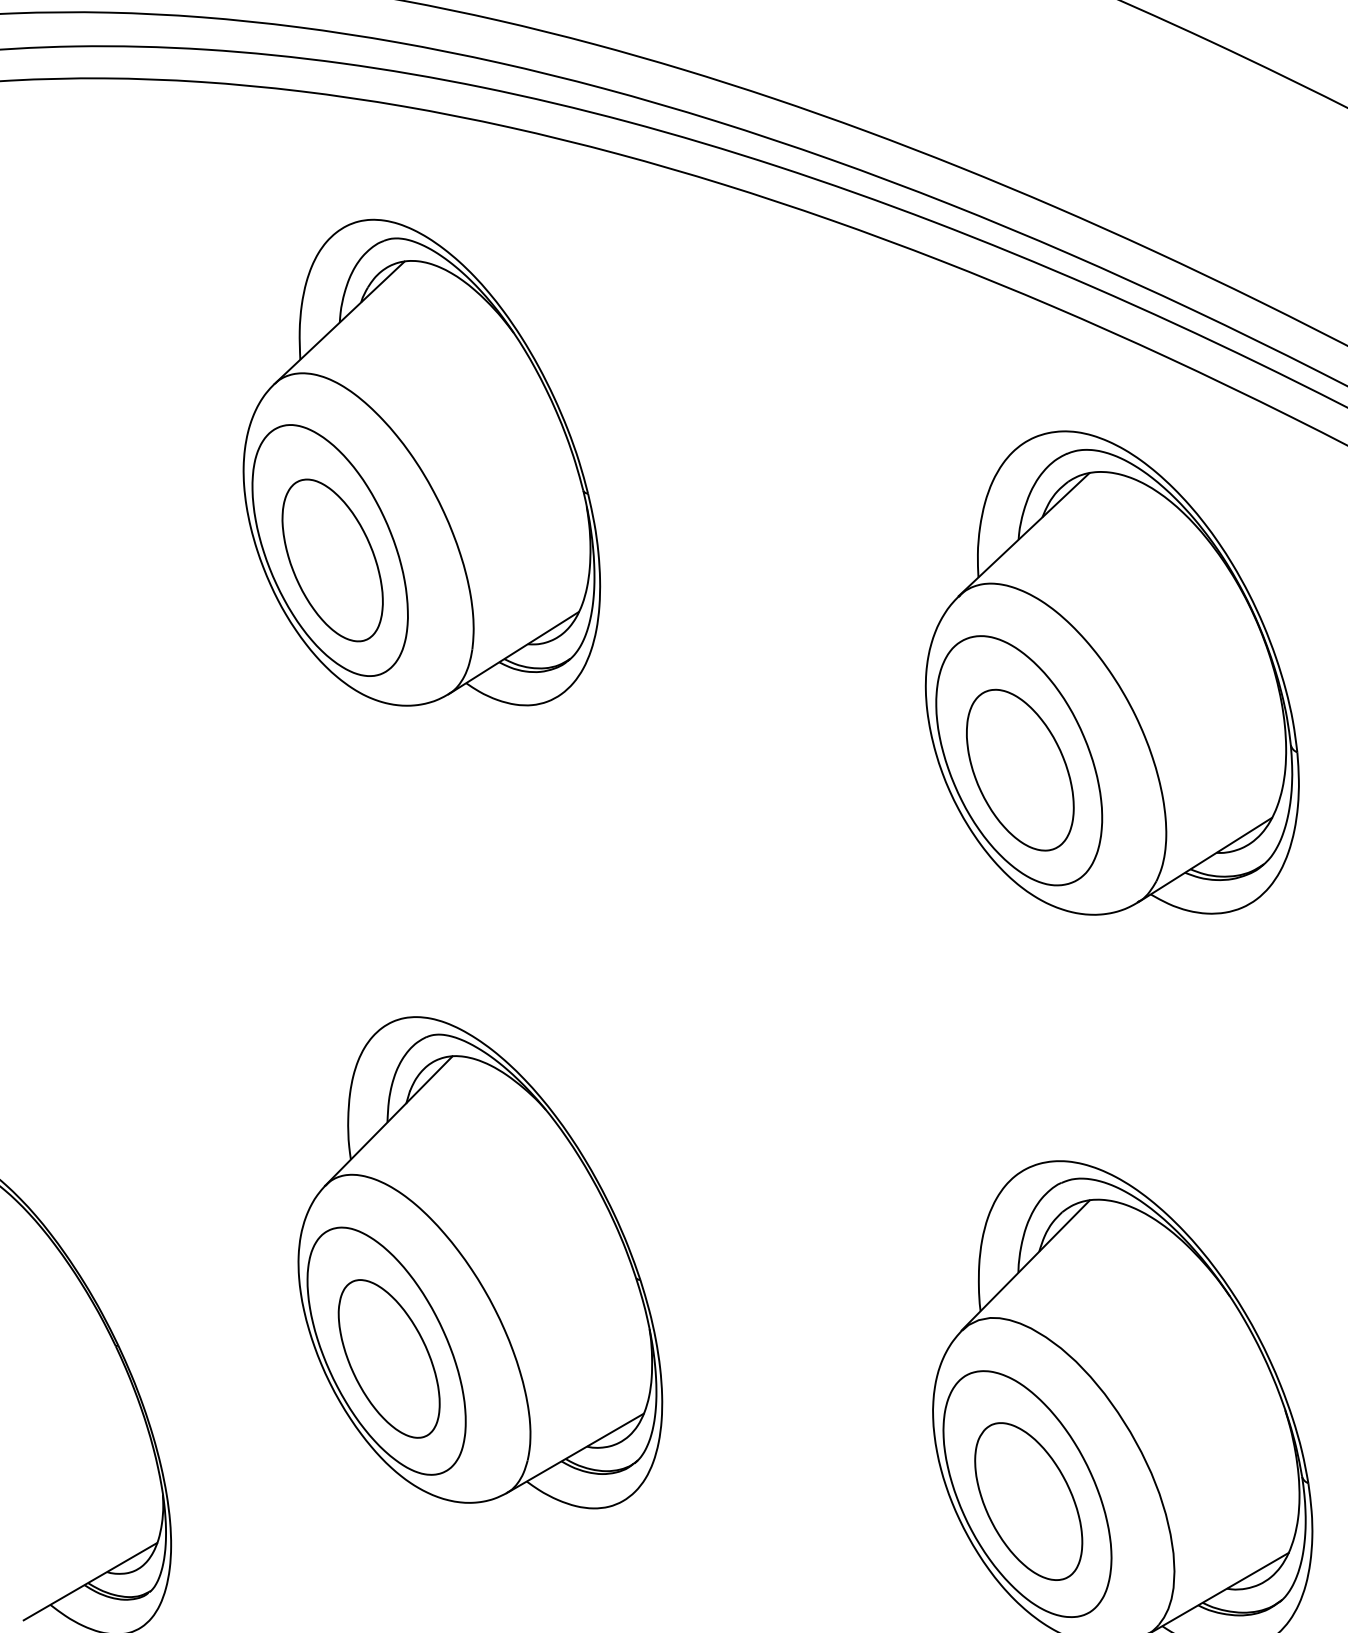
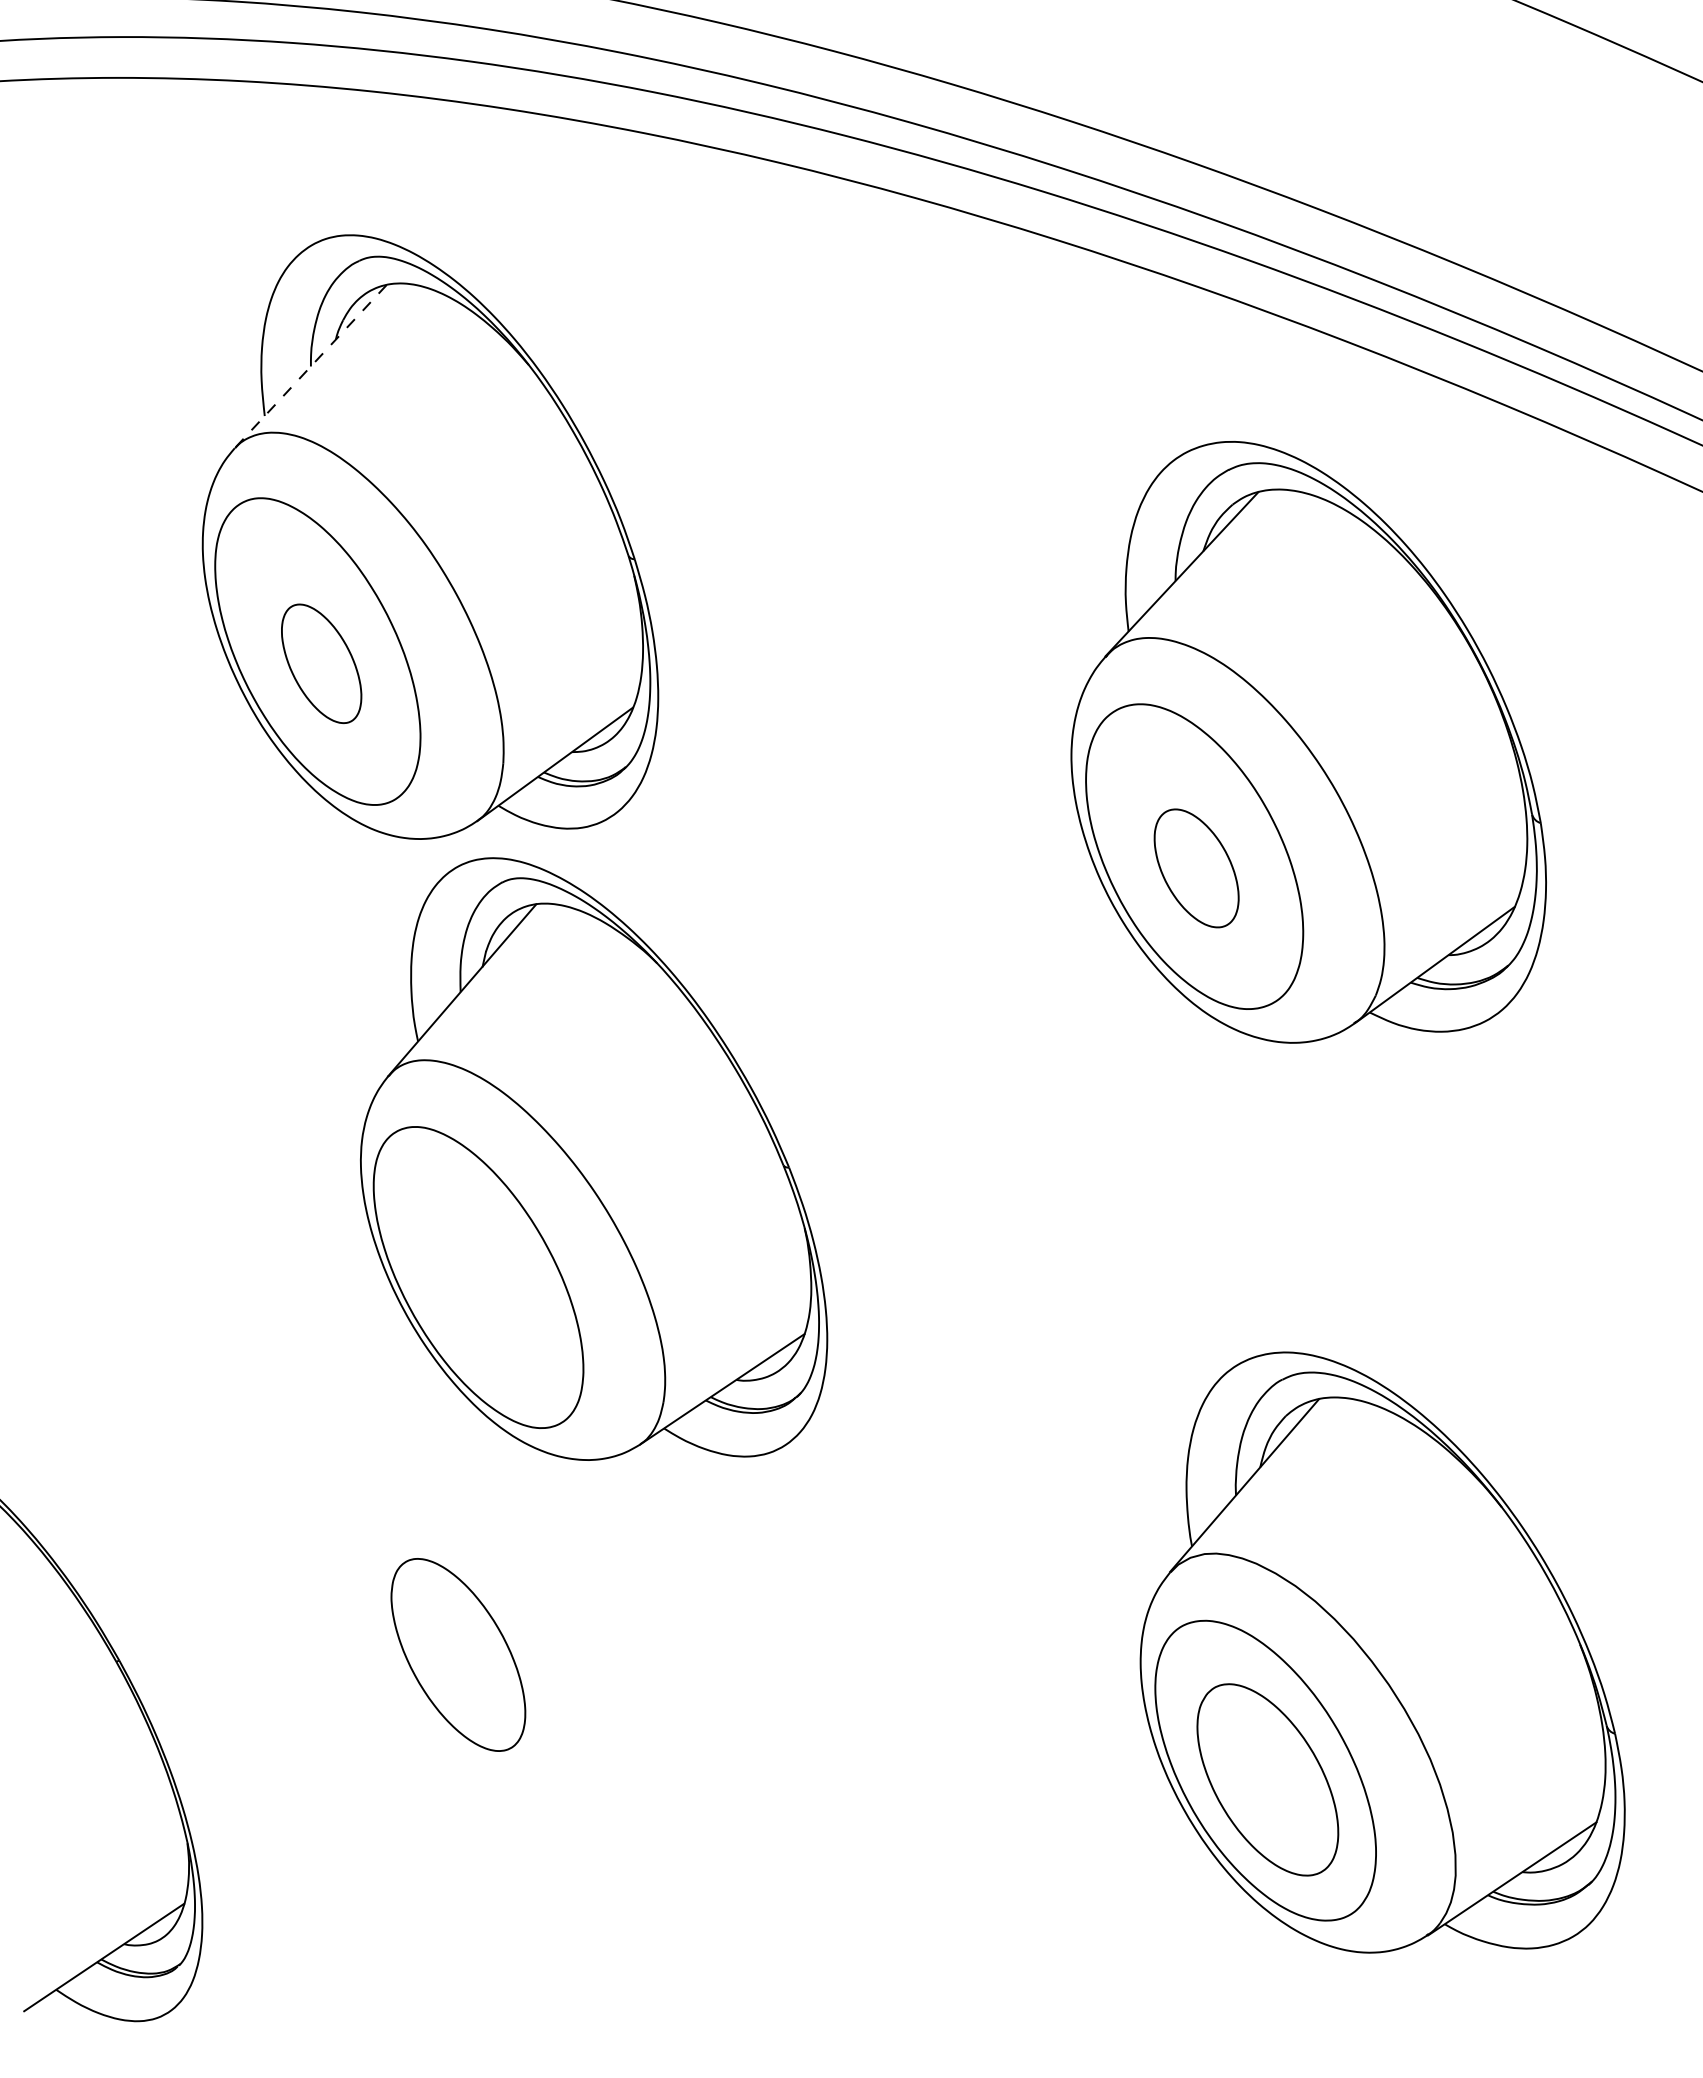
line: (339, 322) -> (310, 366), solid -> dashed
part: (332, 560) -> (321, 663), size x0.6
part: (1020, 770) -> (1196, 868), size x0.6
part: (485, 1262) -> (594, 1158), moved

